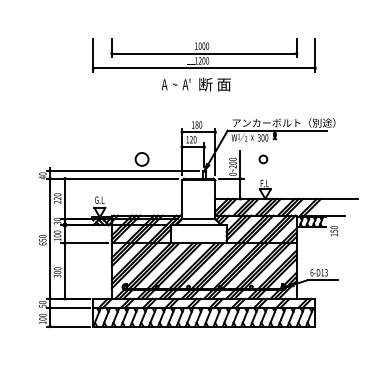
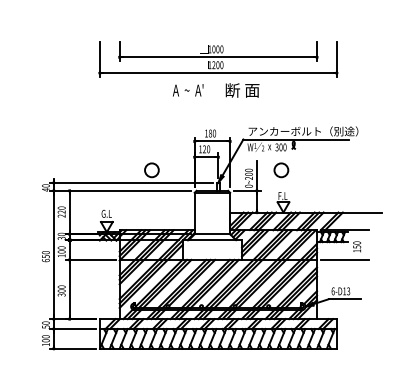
text: (214, 84) -> (242, 90), moved
circle: (263, 159) -> (281, 170), size x1.67
line: (322, 243) -> (344, 260), added

